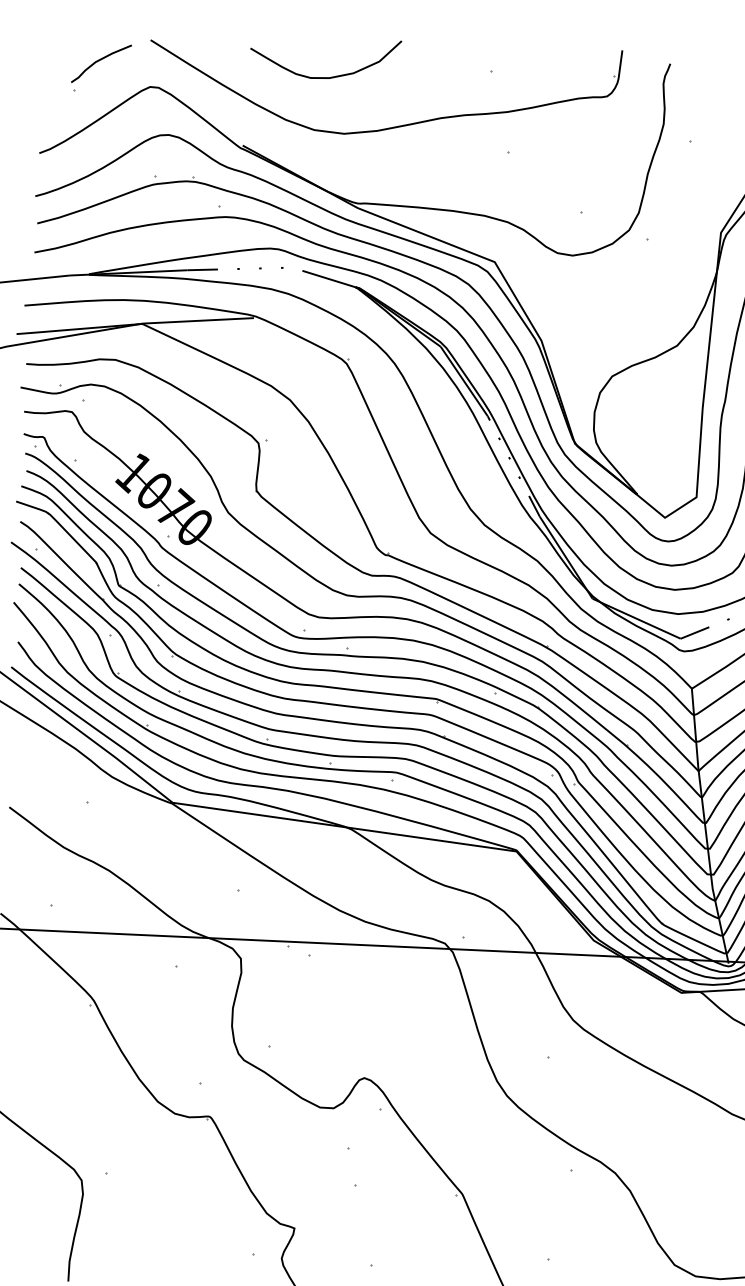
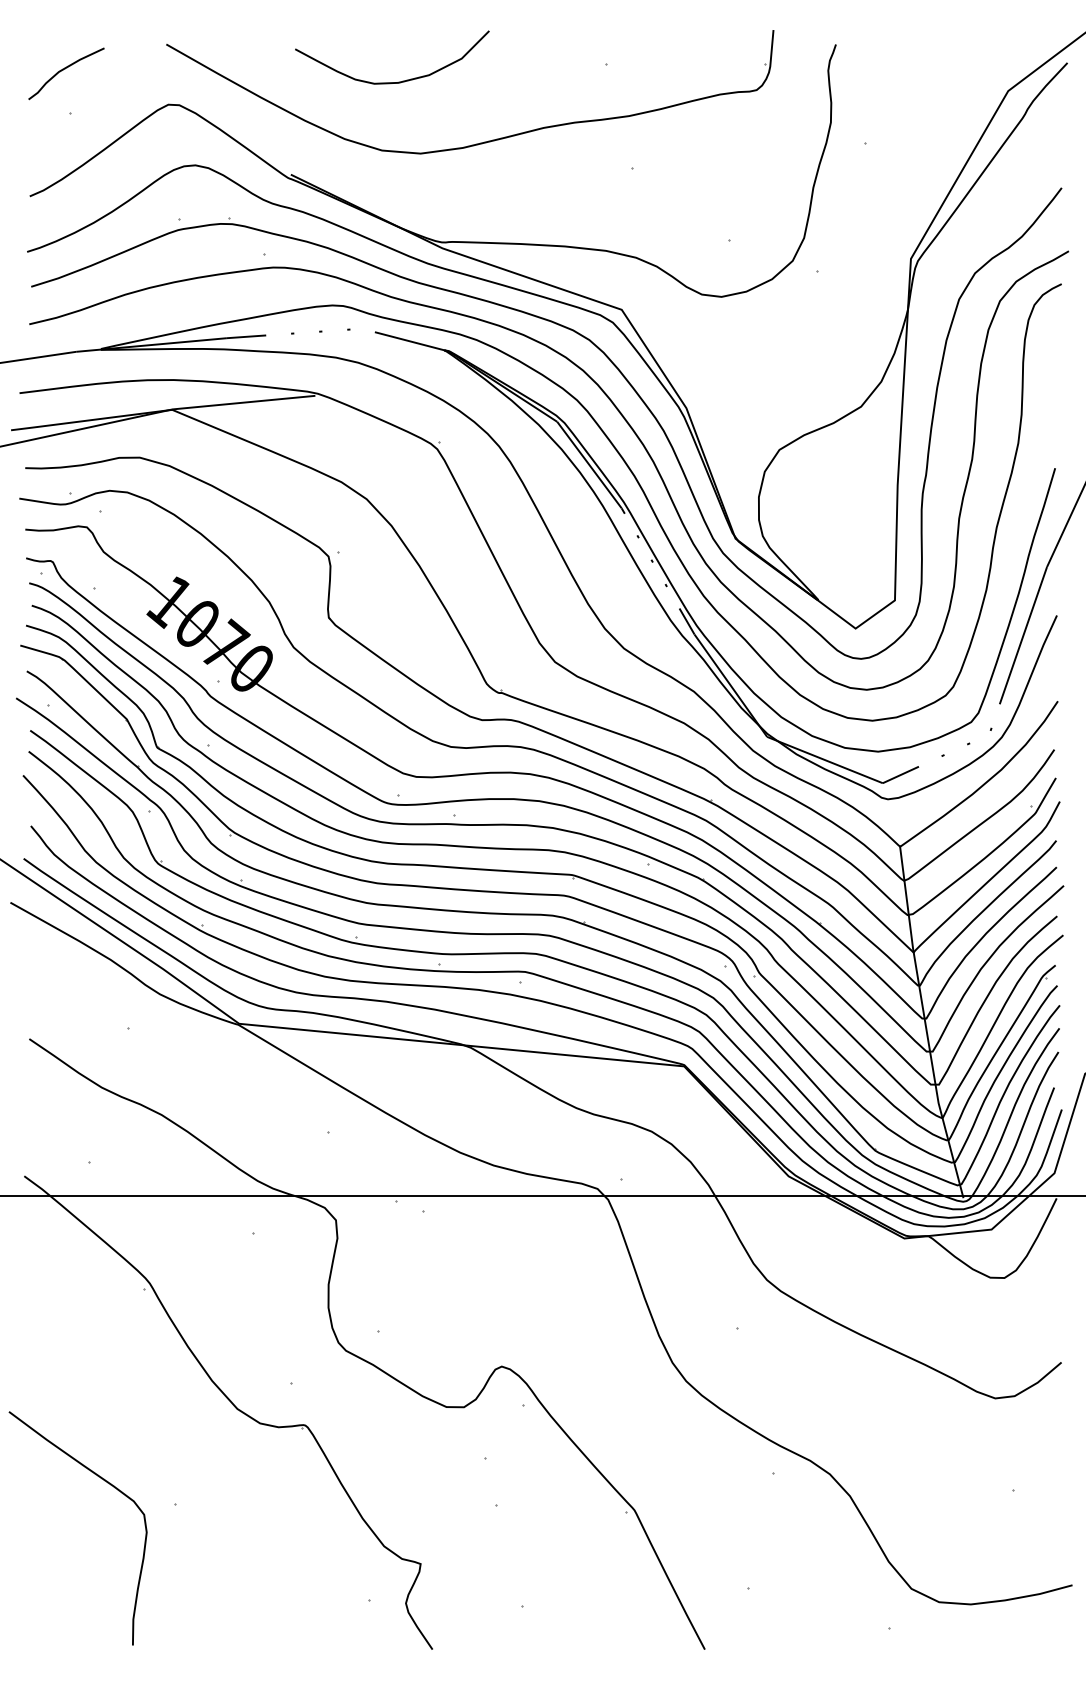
curve: (100, 60) -> (65, 69), moved

